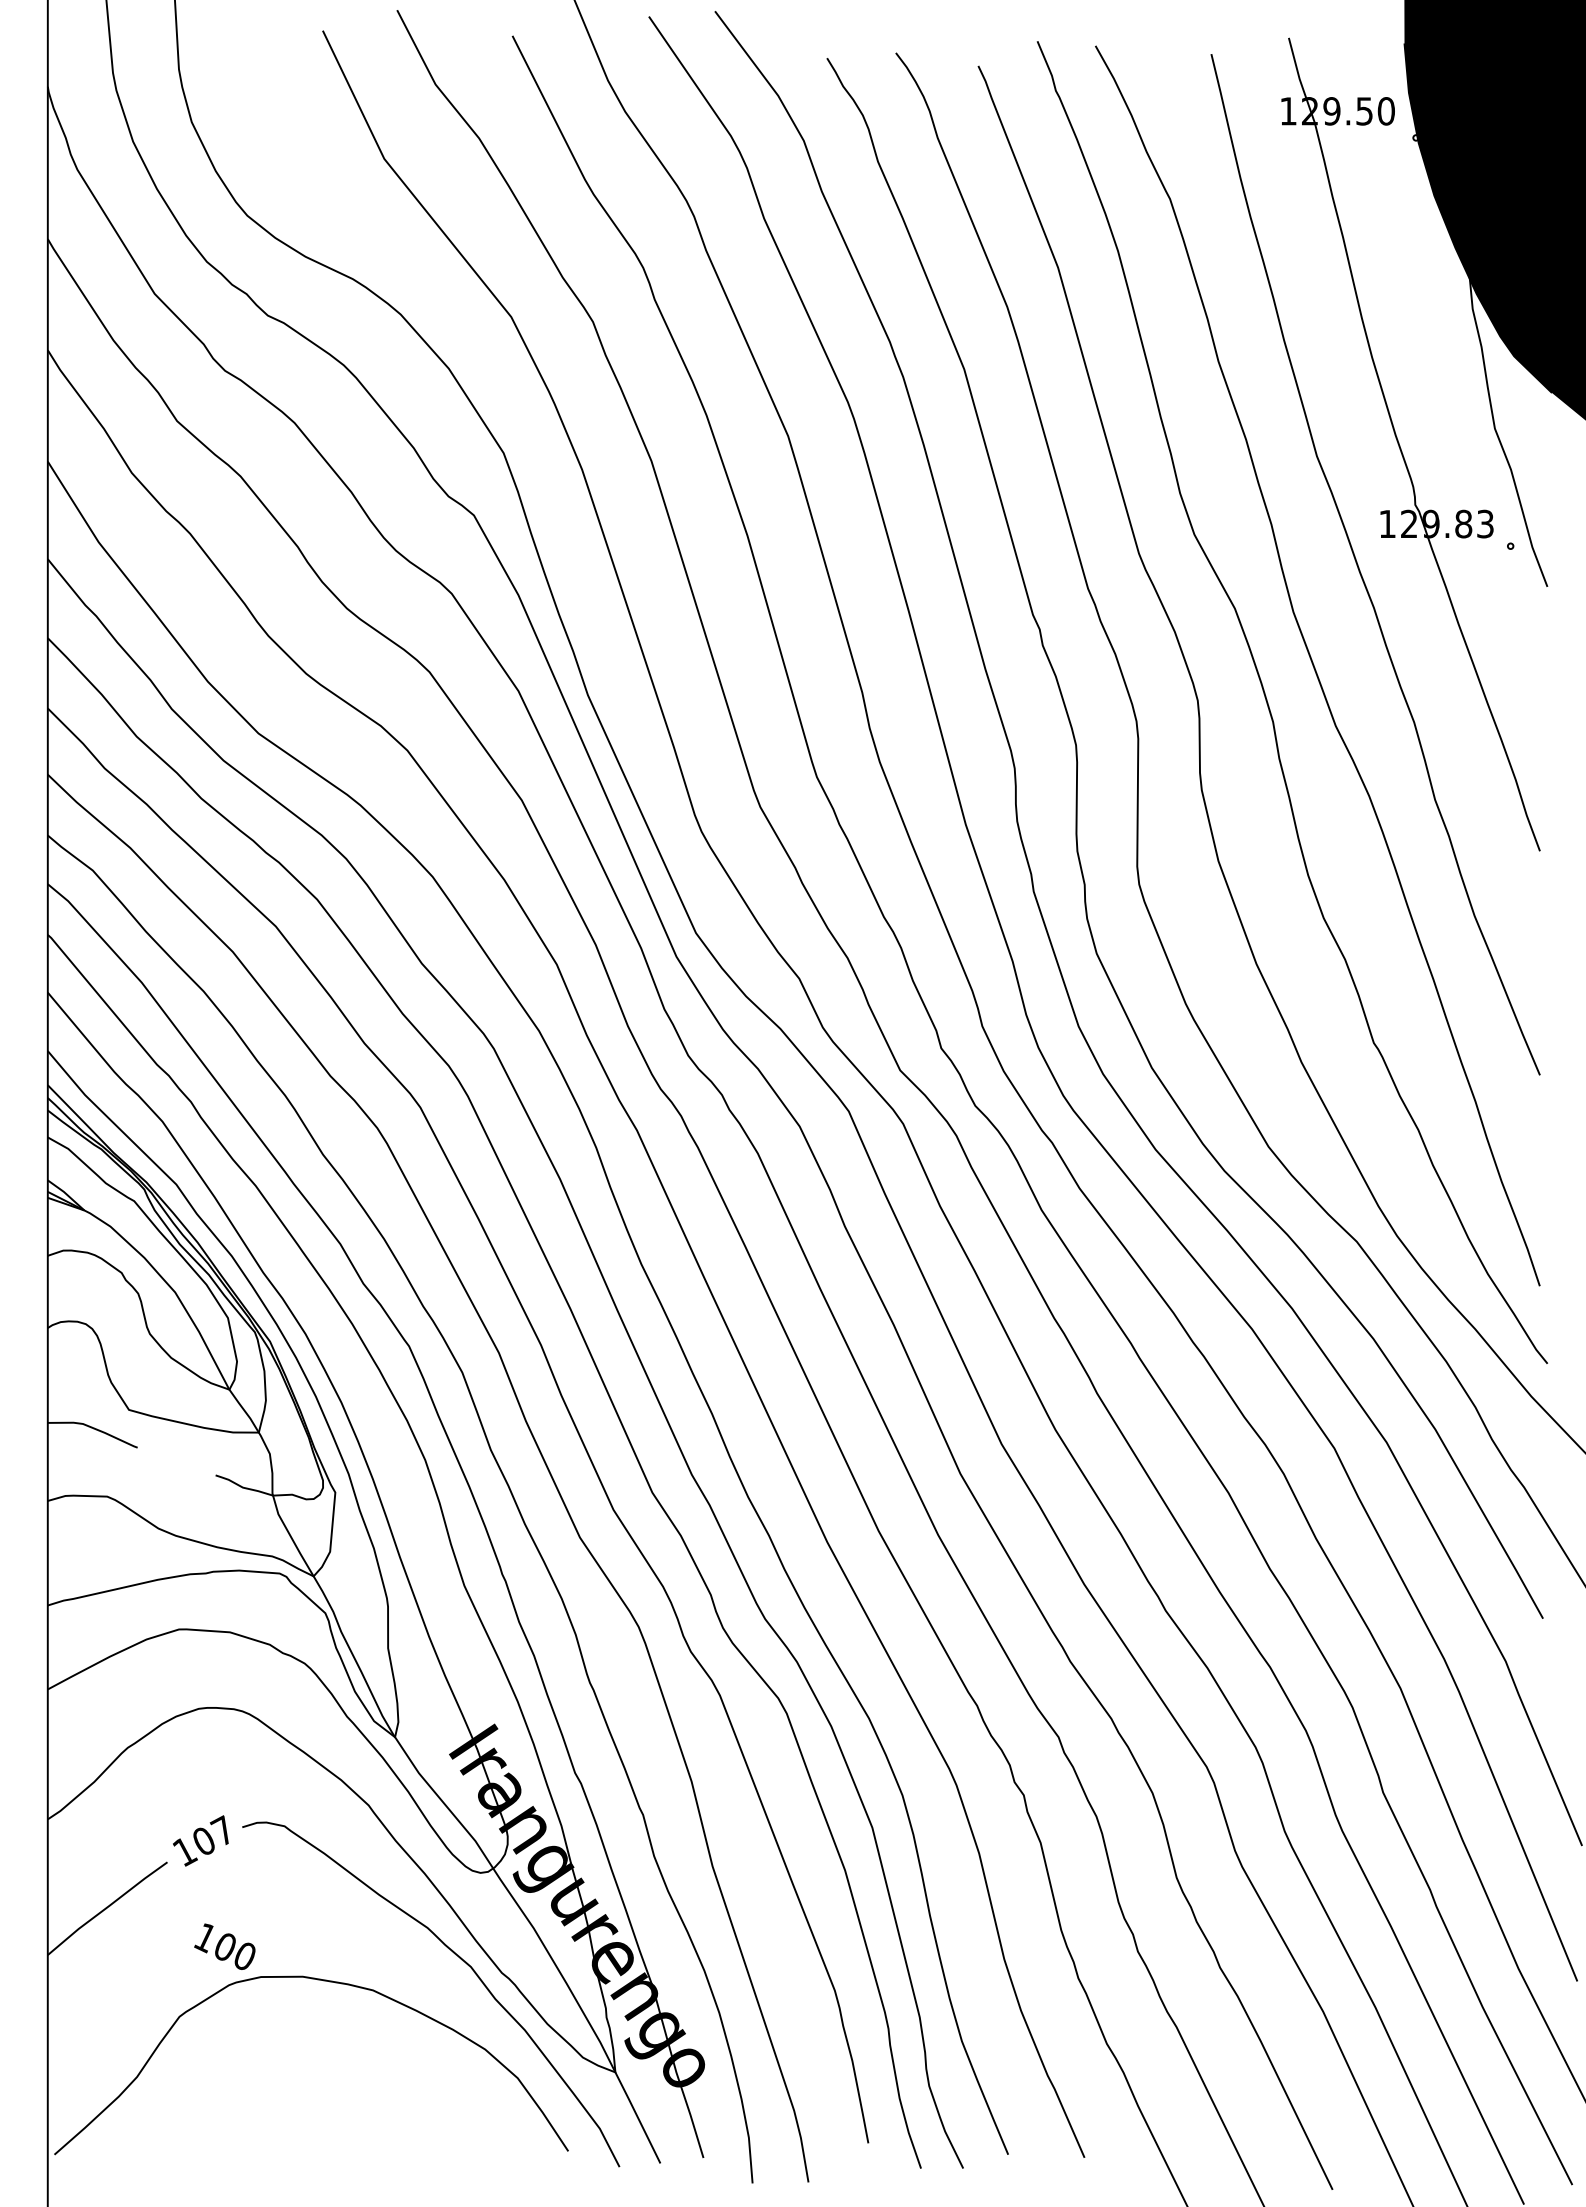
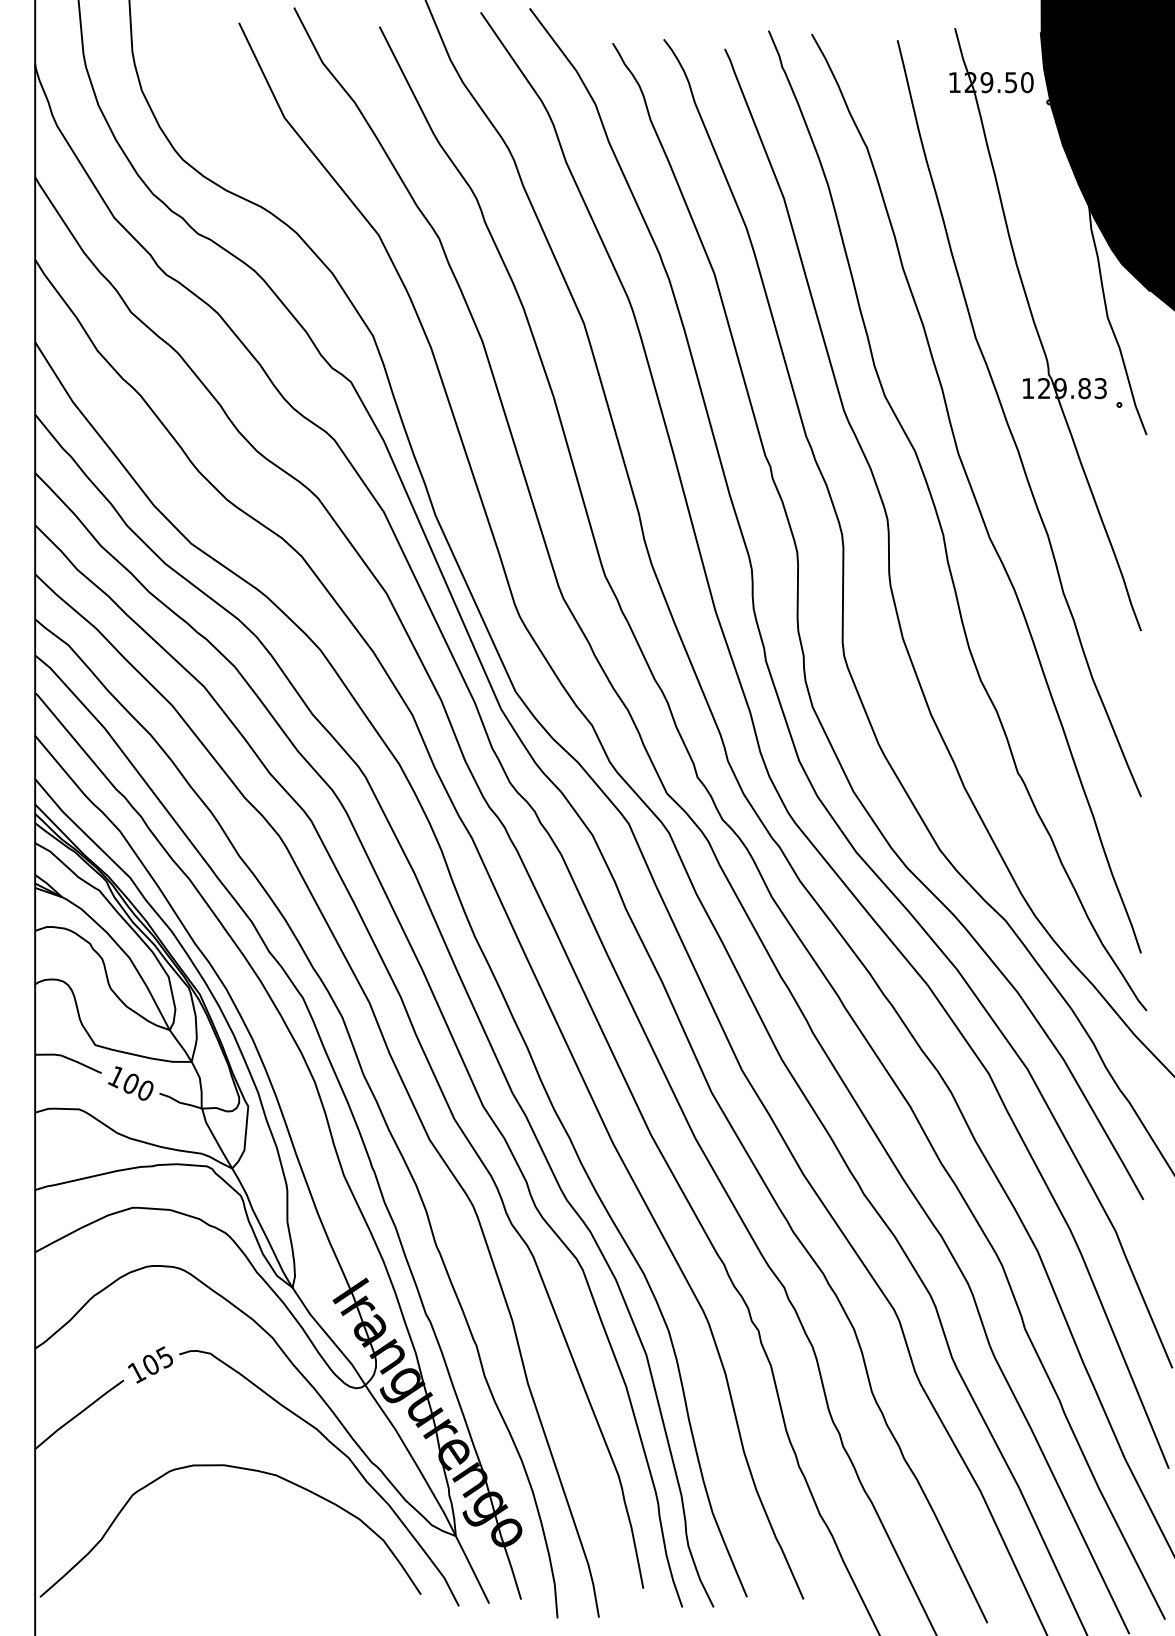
text: (221, 1830) -> (163, 1356), 107 -> 105
text: (224, 1946) -> (130, 1083), moved

